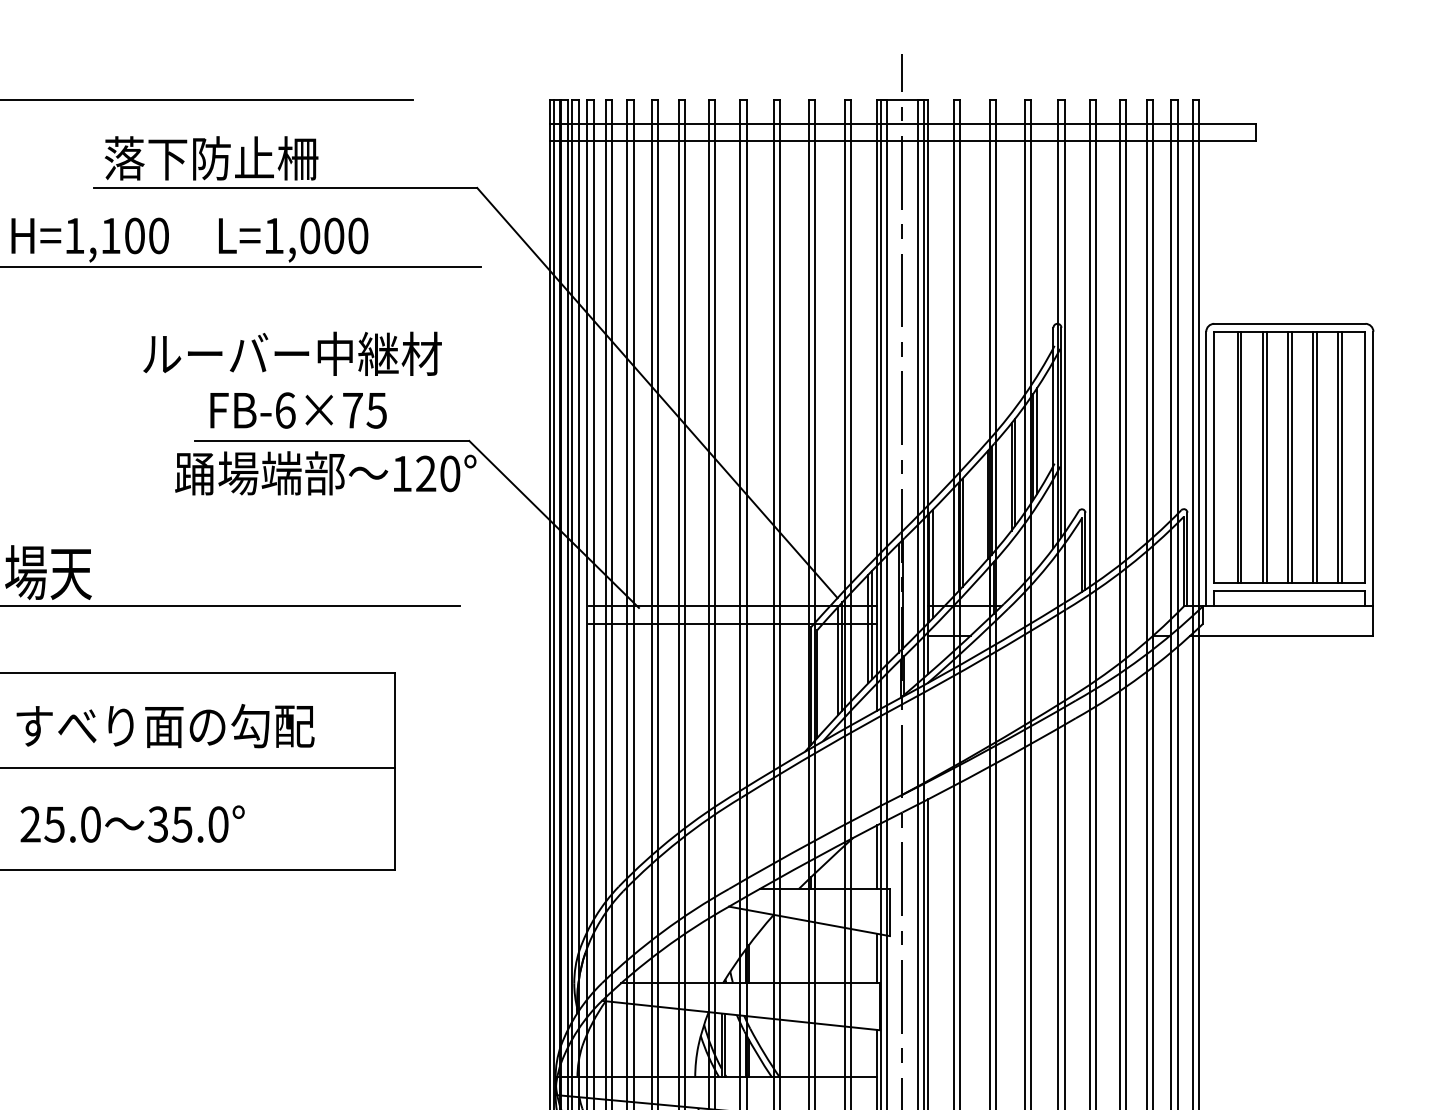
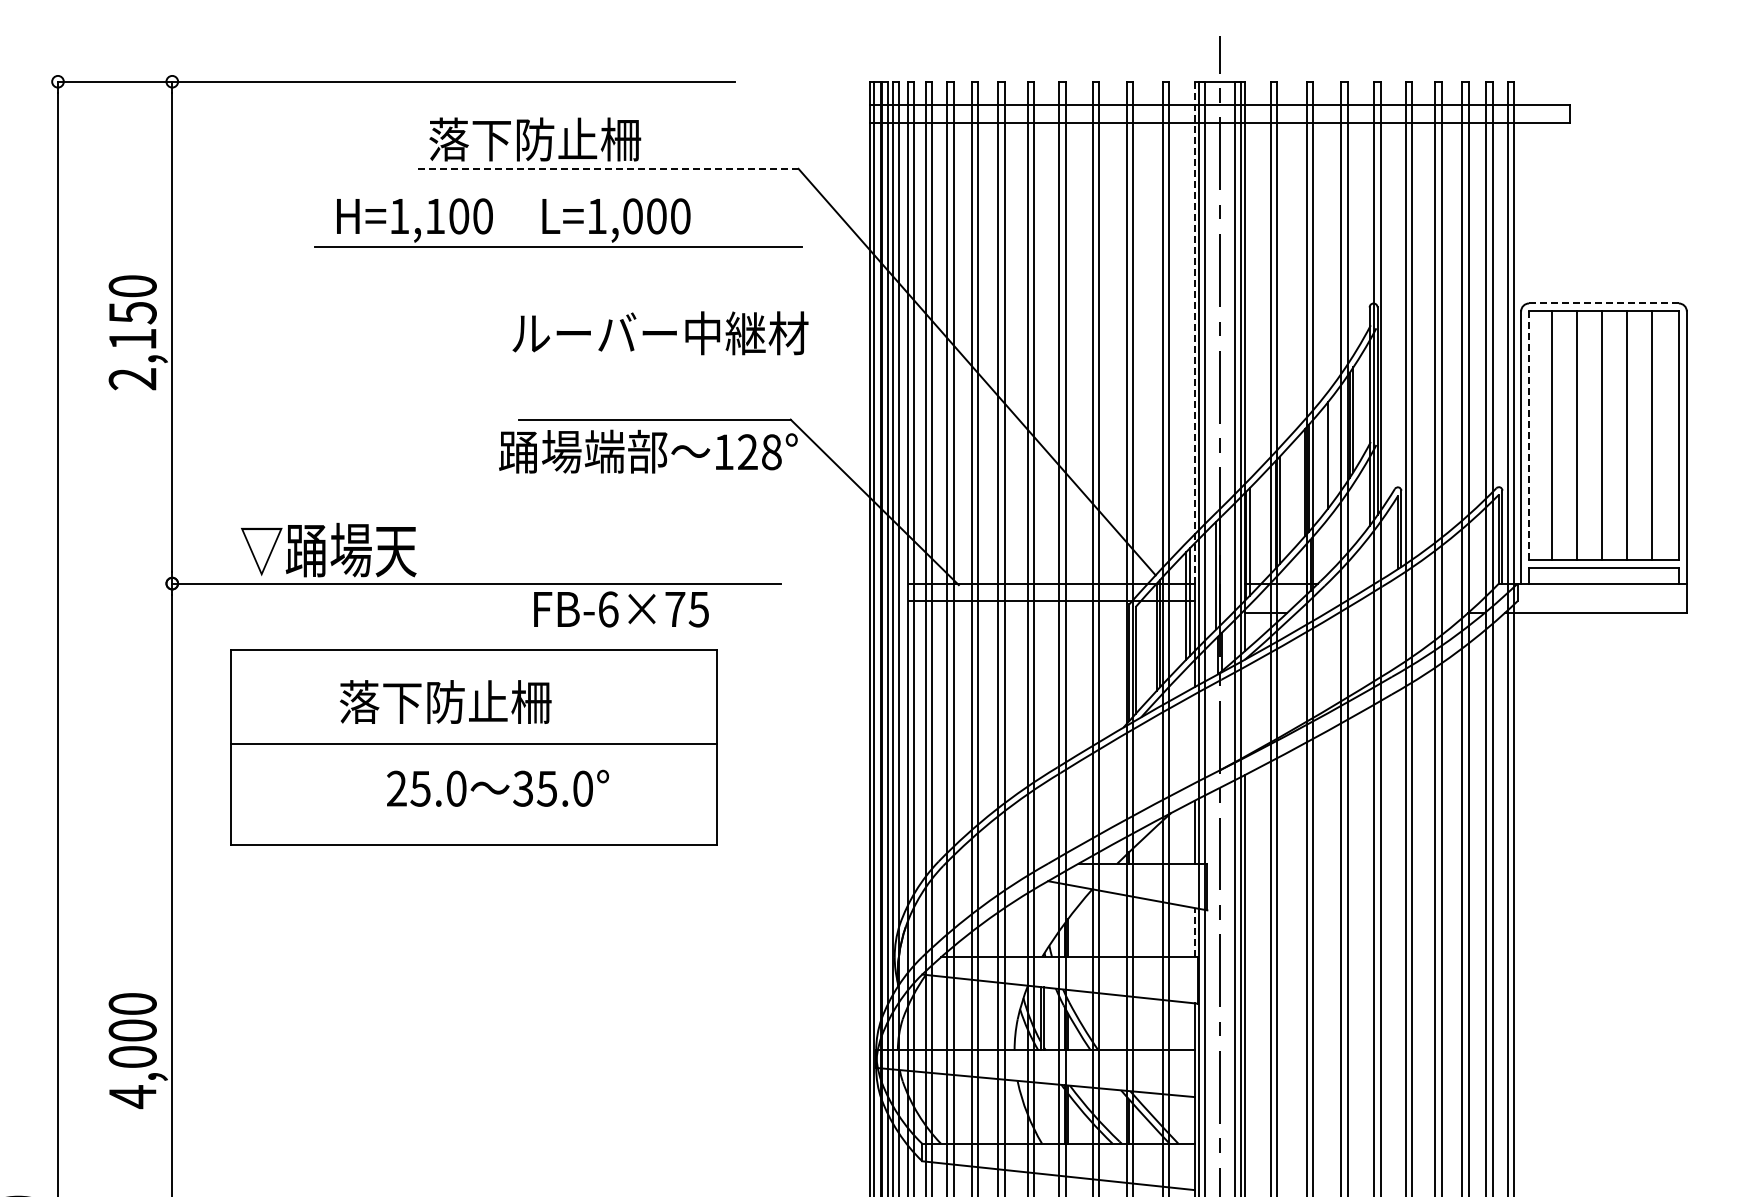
line: (284, 187) -> (607, 168), solid -> dashed
line: (1289, 323) -> (1603, 303), solid -> dashed
line: (876, 353) -> (1194, 332), solid -> dashed
text: (292, 354) -> (660, 333), moved
text: (298, 410) -> (621, 609), moved
line: (1214, 457) -> (1529, 435), solid -> dashed
line: (1240, 457) -> (1555, 435), removed
line: (1266, 457) -> (1580, 435), removed
line: (1291, 457) -> (1605, 435), removed
line: (1316, 457) -> (1630, 435), removed
line: (1341, 457) -> (1655, 435), removed
line: (1014, 472) -> (1331, 450), removed
text: (449, 474) -> (771, 452), 120° -> 128°
text: (164, 726) -> (488, 702), すべり面の勾配 -> 落下防止柵
text: (132, 823) -> (497, 787), moved
line: (876, 958) -> (1194, 932), solid -> dashed

